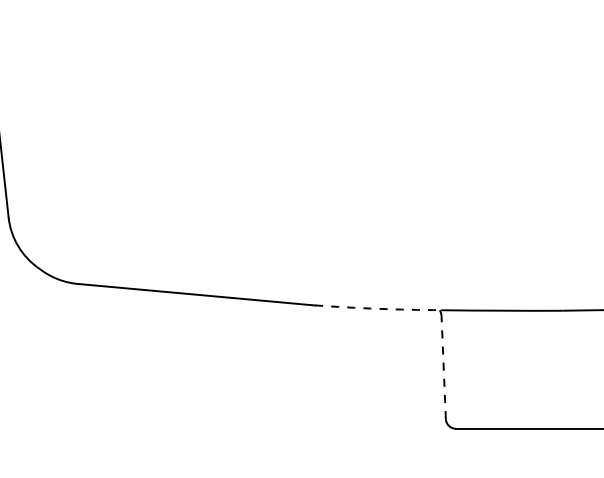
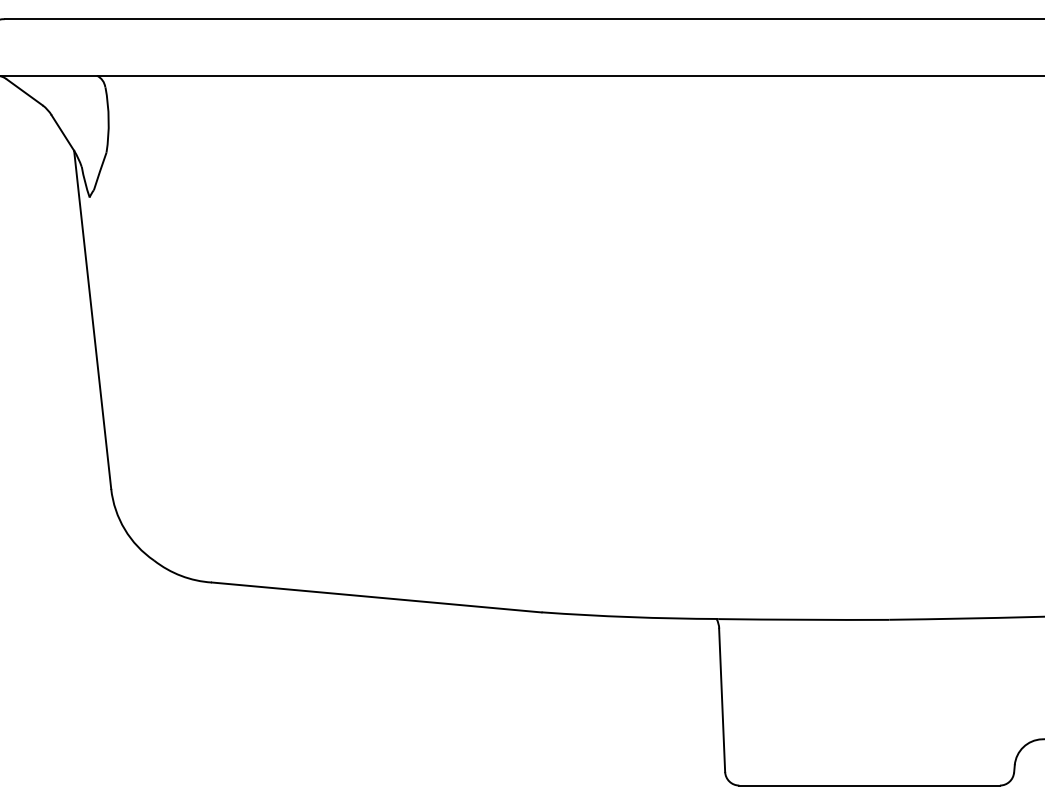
arc: (378, 309) -> (630, 617), dashed -> solid
line: (443, 368) -> (722, 700), dashed -> solid

